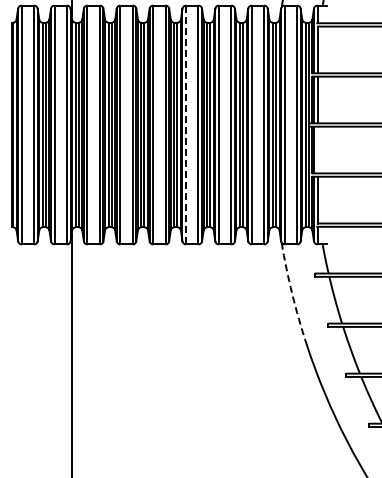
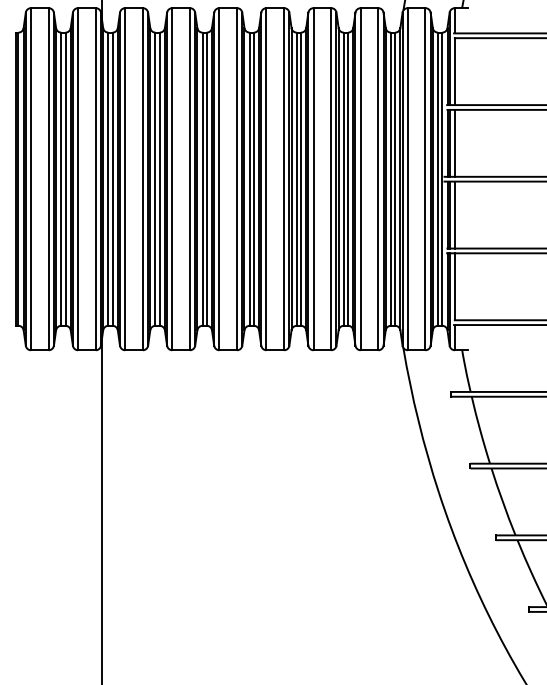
line: (186, 124) -> (267, 178), dashed -> solid
line: (317, 149) -> (454, 214), added
arc: (292, 293) -> (418, 420), dashed -> solid

